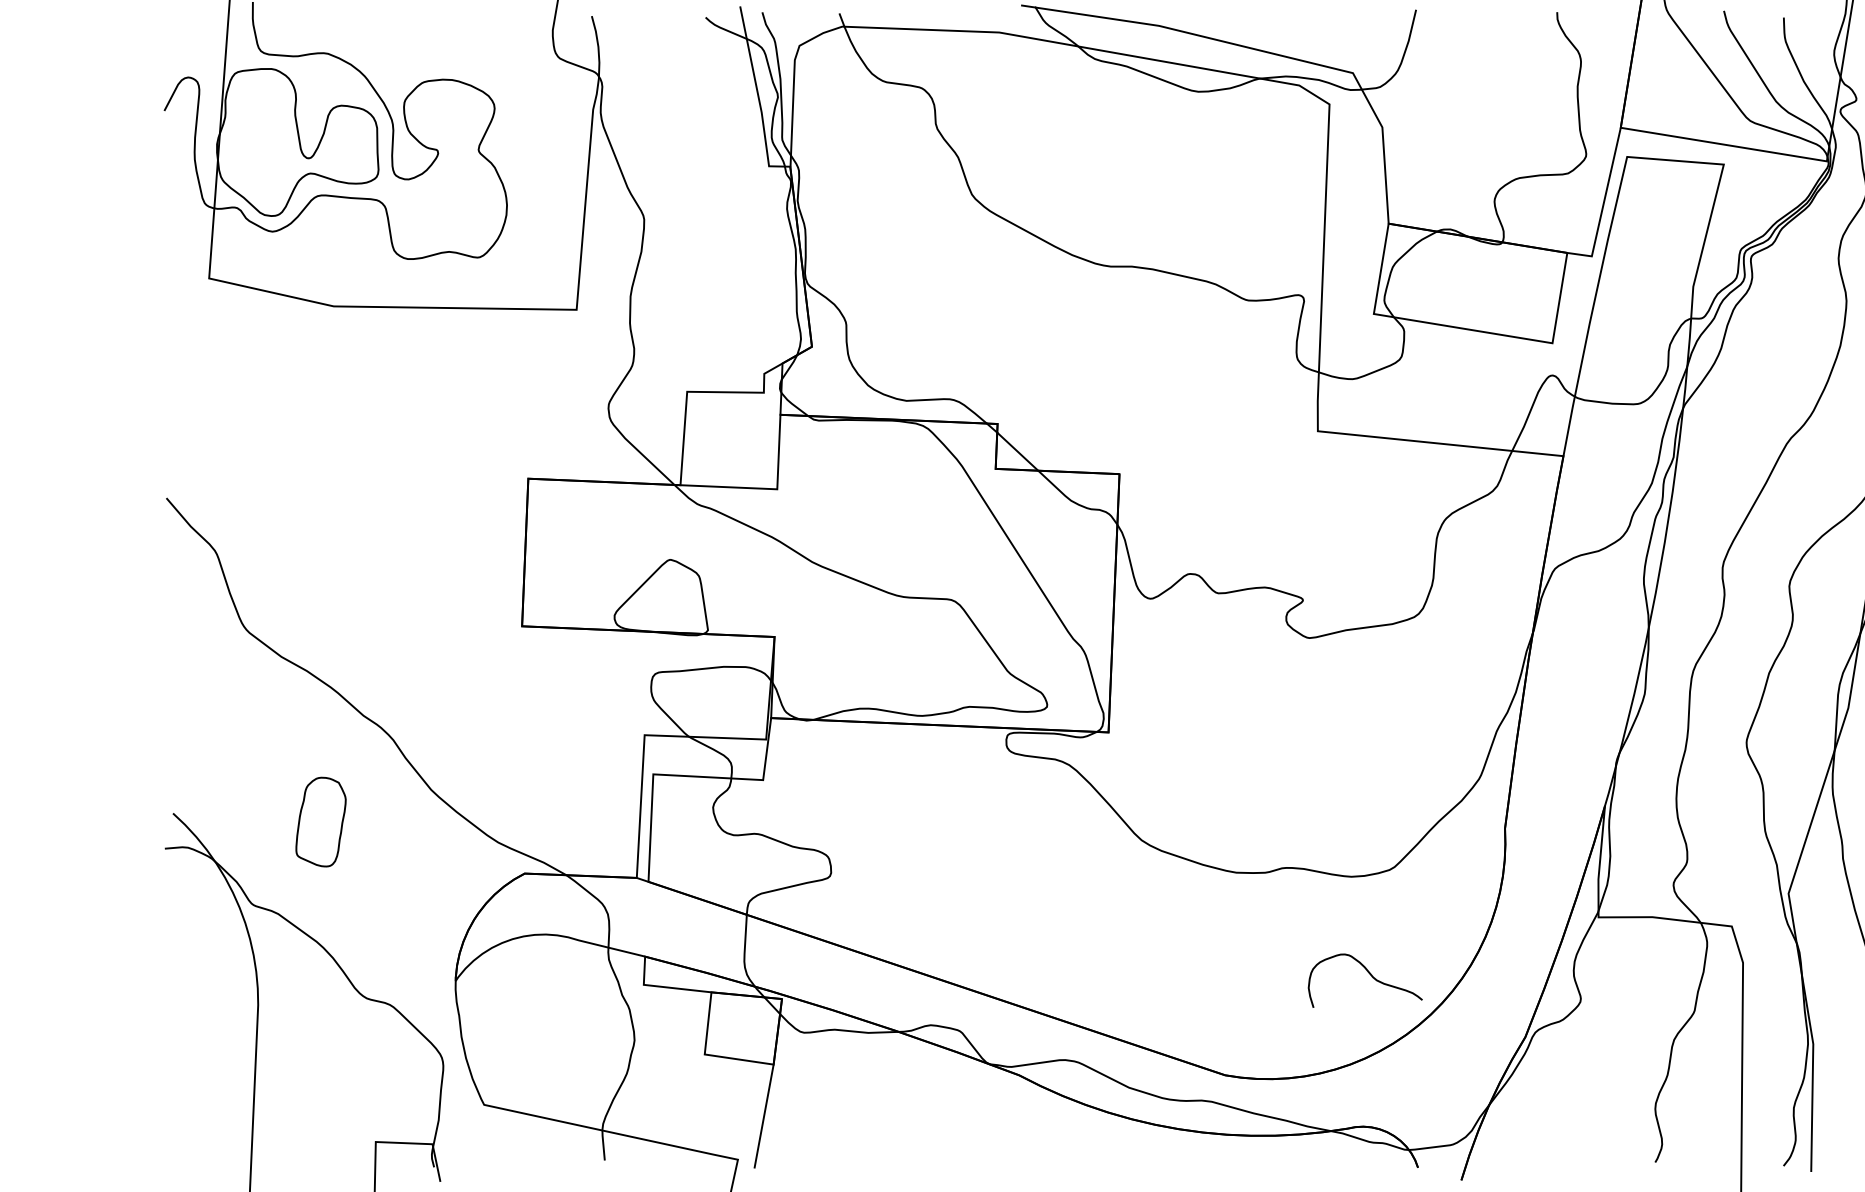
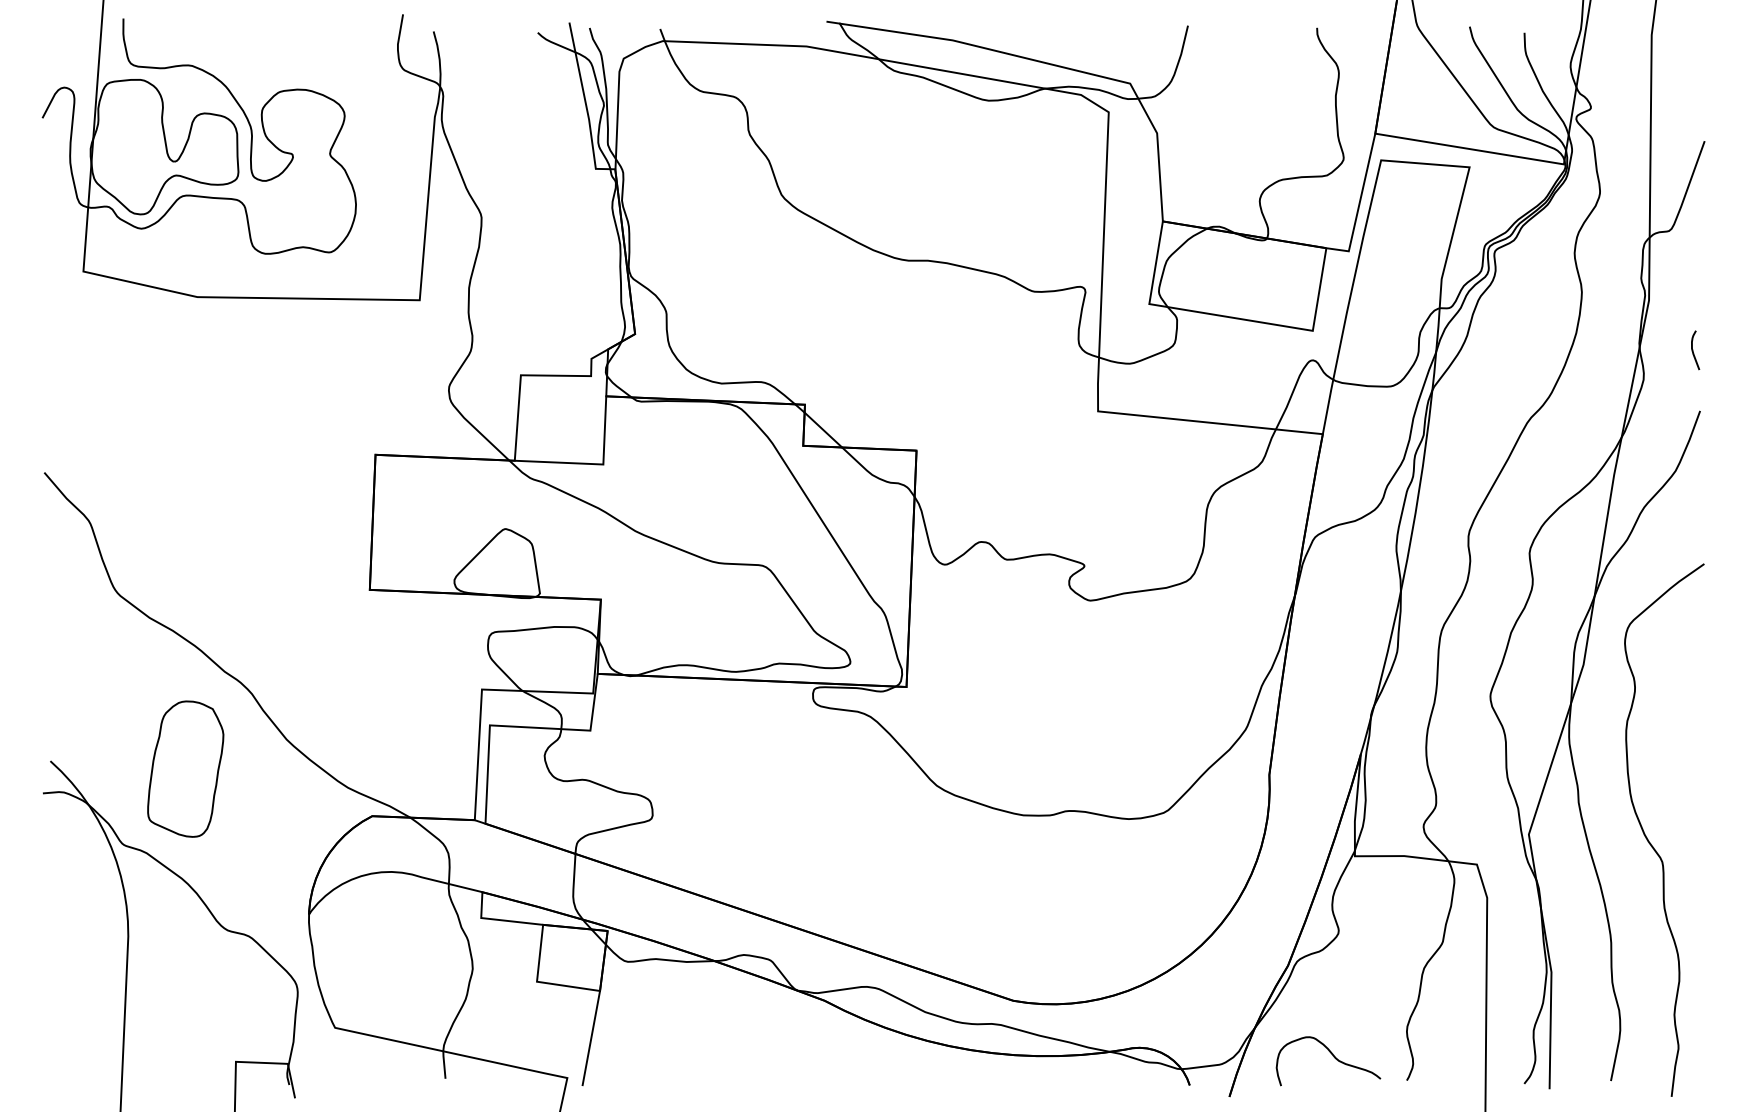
part: (320, 821) -> (185, 768), size x1.67
curve: (1370, 976) -> (1333, 1057), moved

